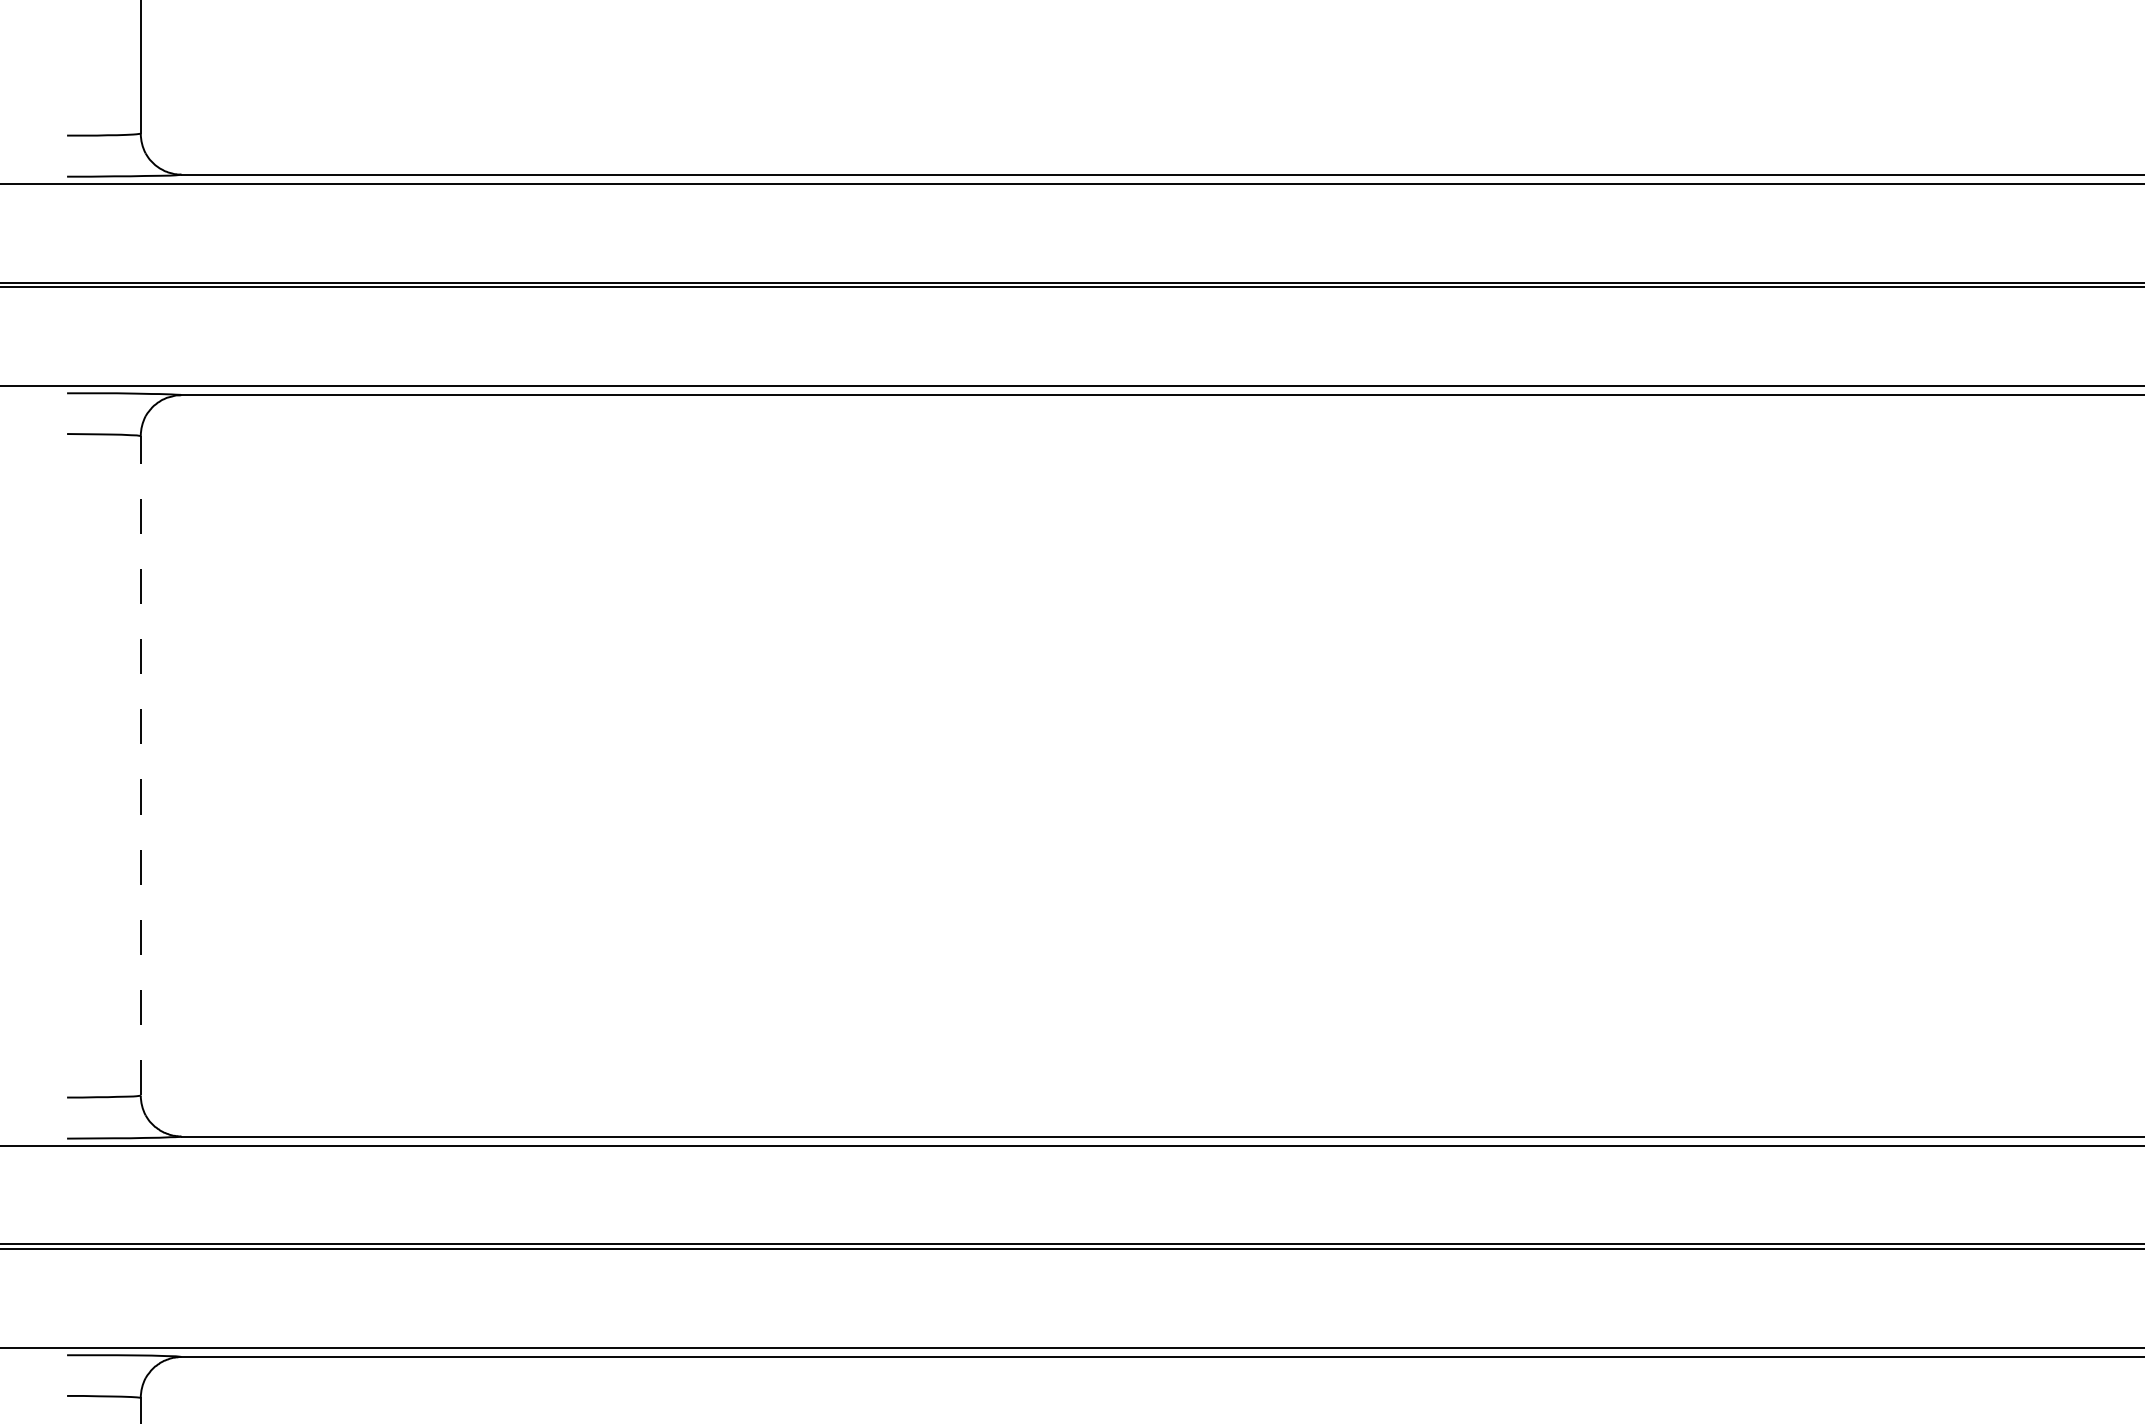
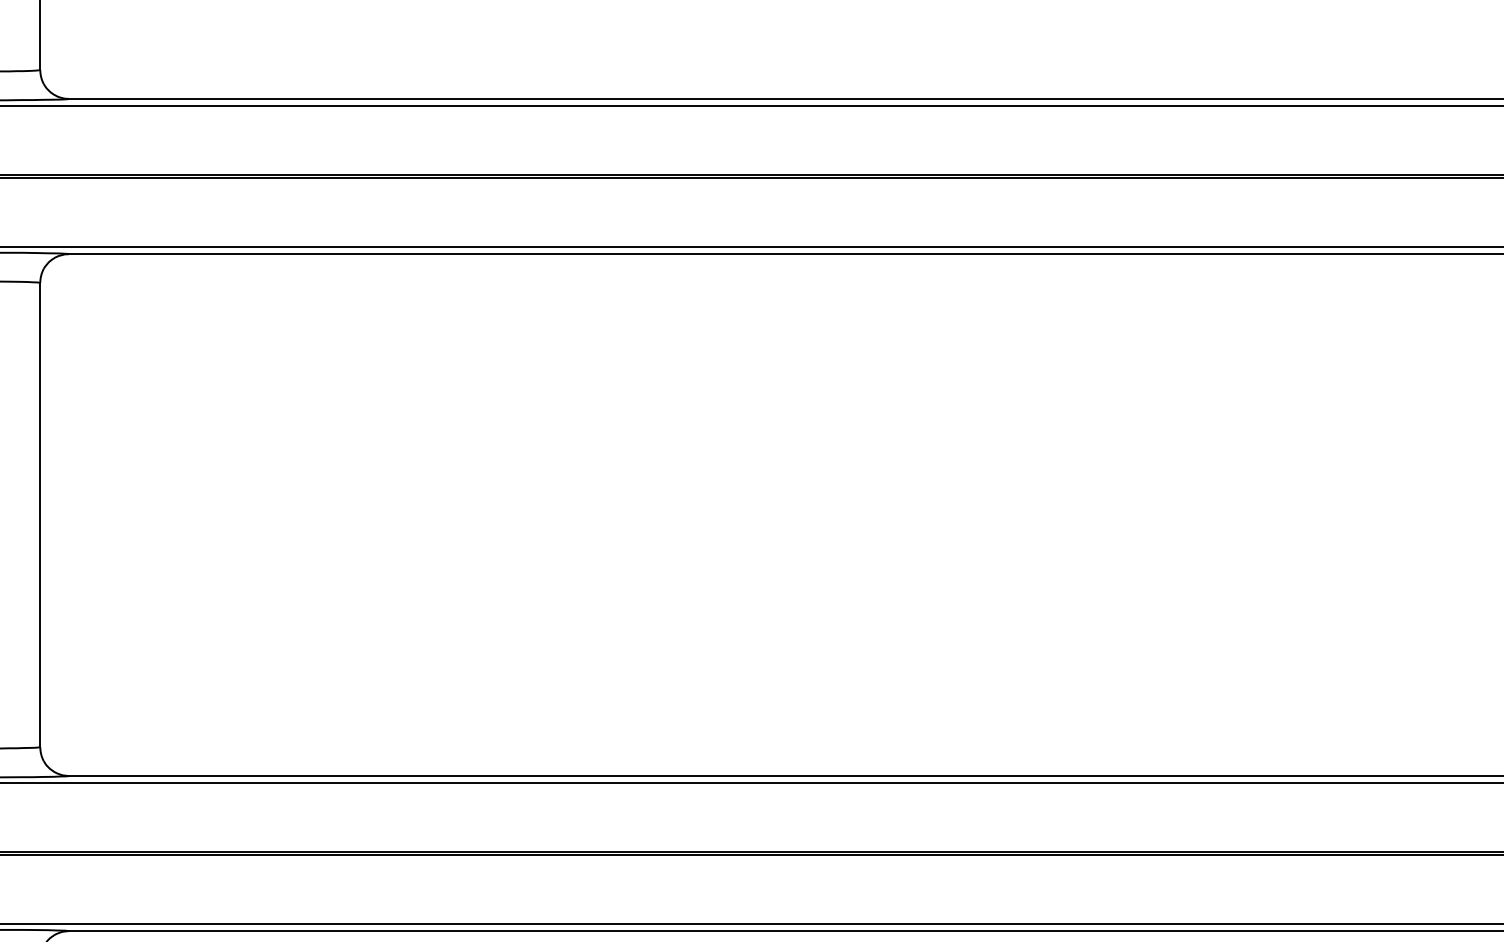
line: (140, 765) -> (40, 514), dashed -> solid

